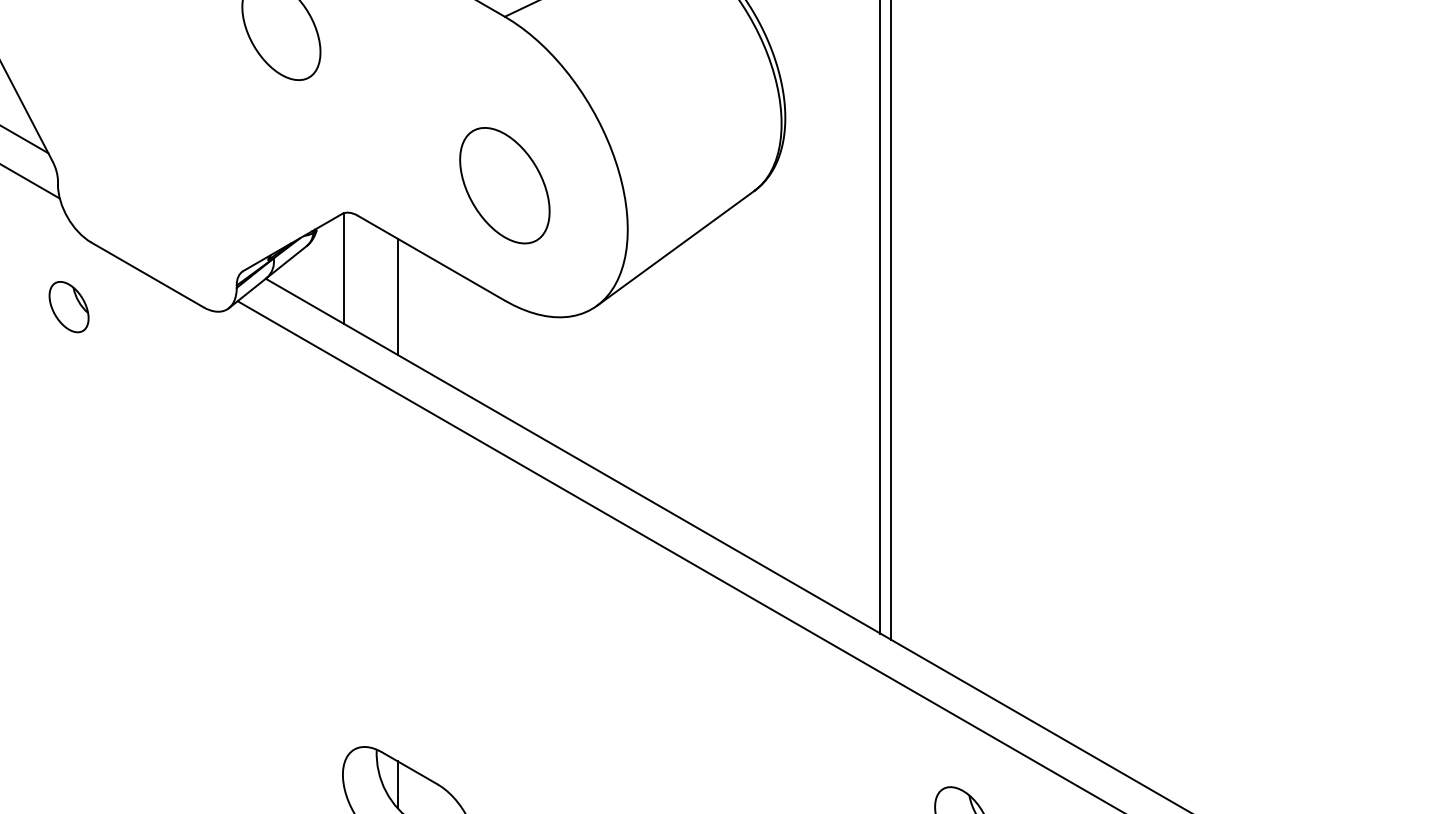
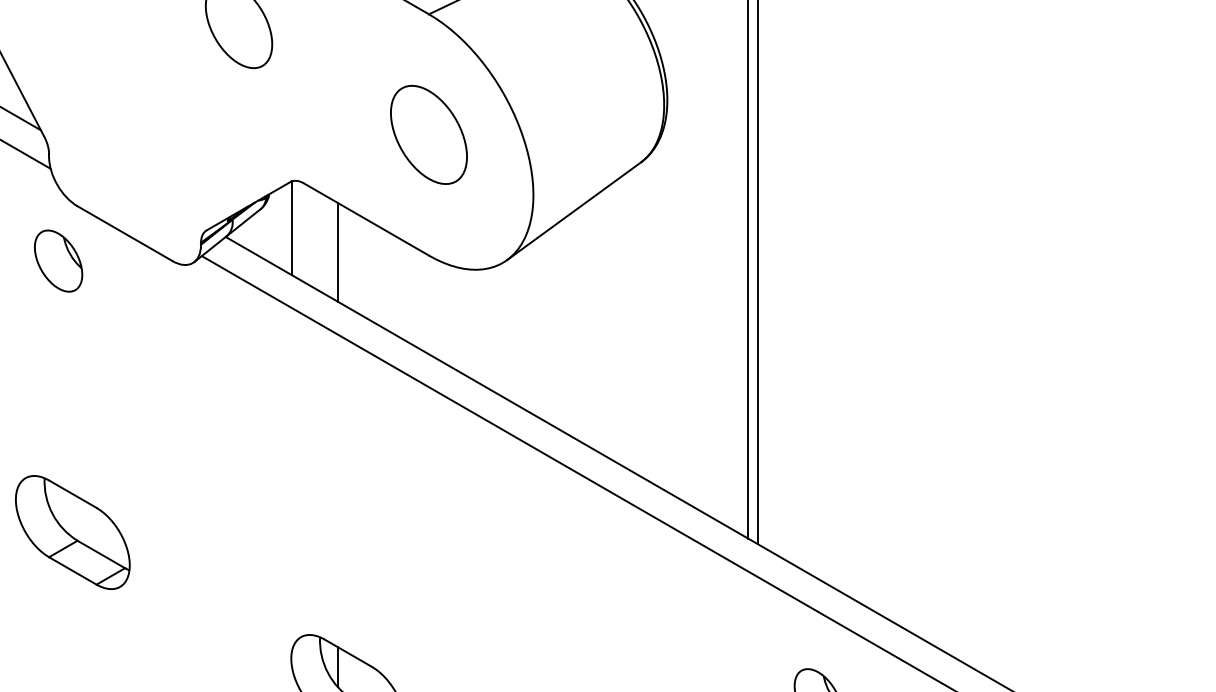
part: (504, 185) -> (428, 134), moved
part: (68, 306) -> (58, 260), size x1.43
part: (85, 626) -> (72, 532), added

